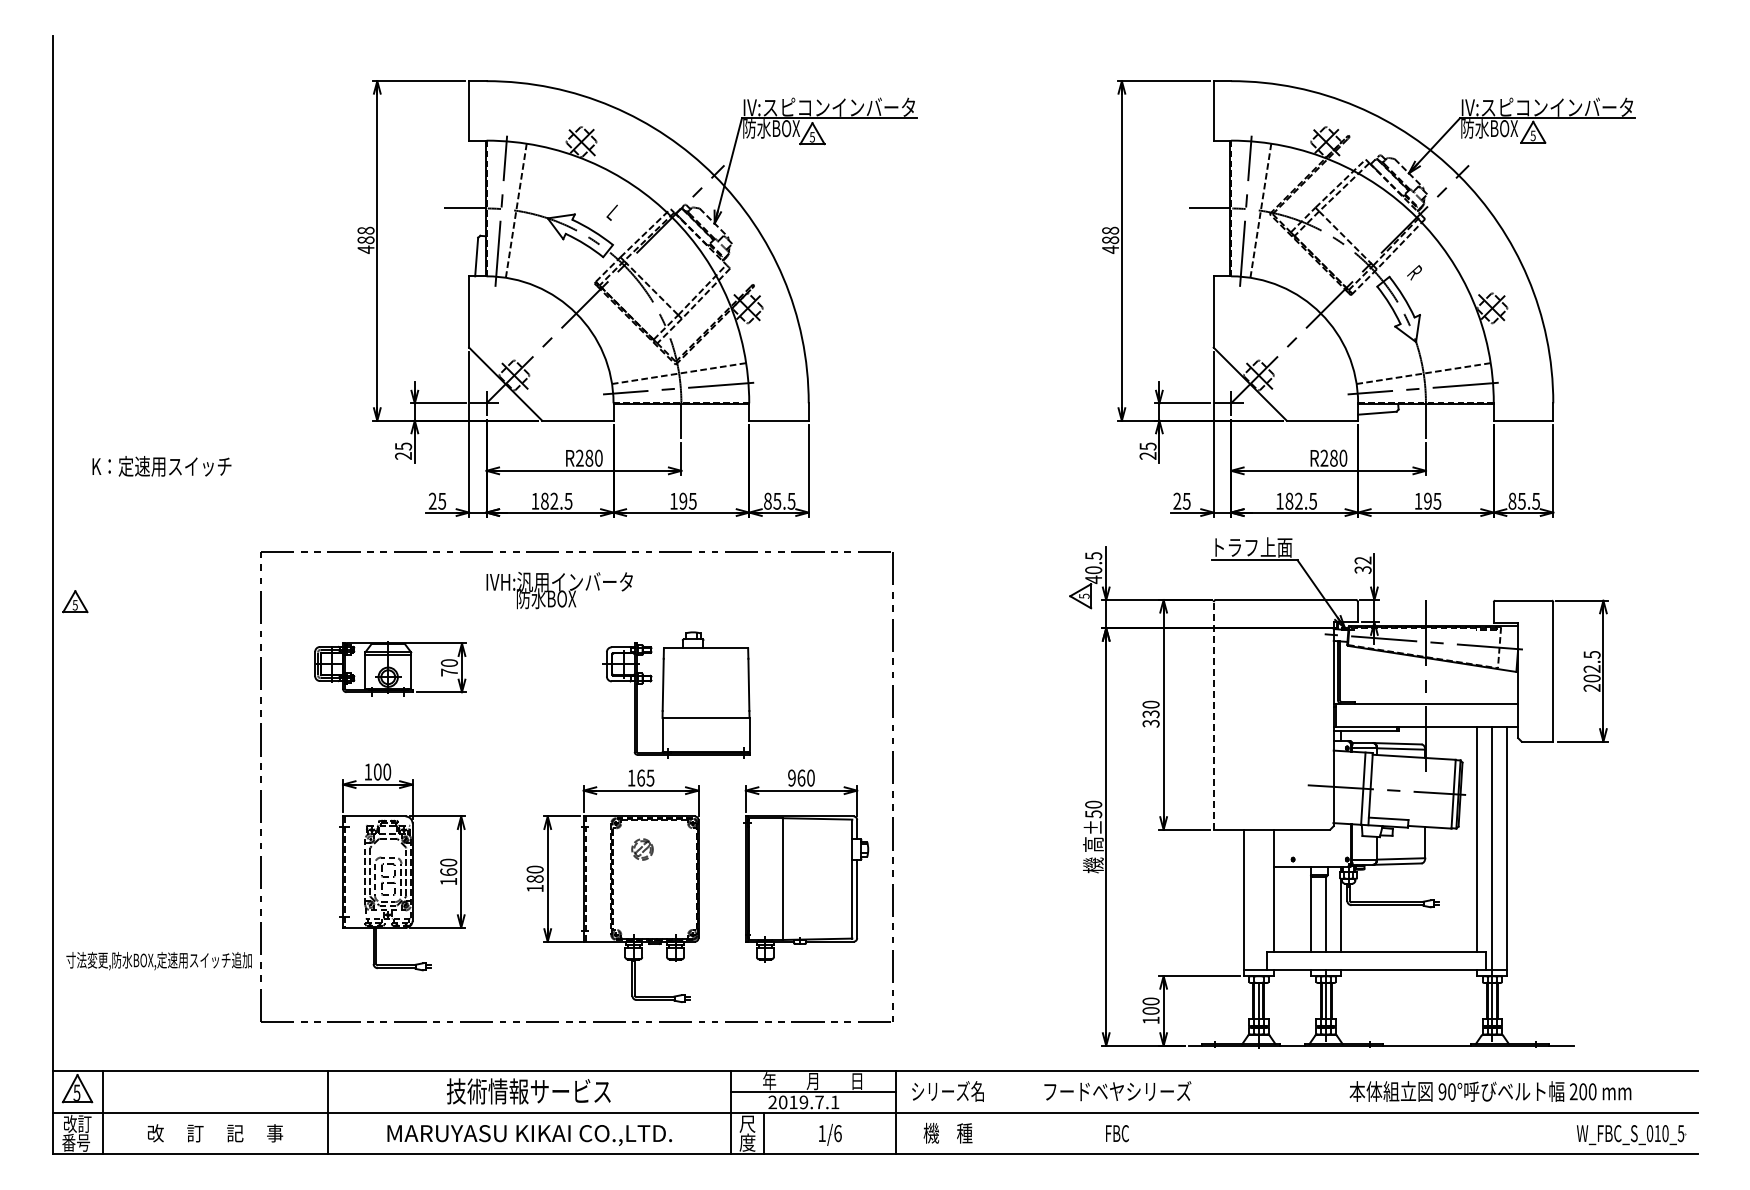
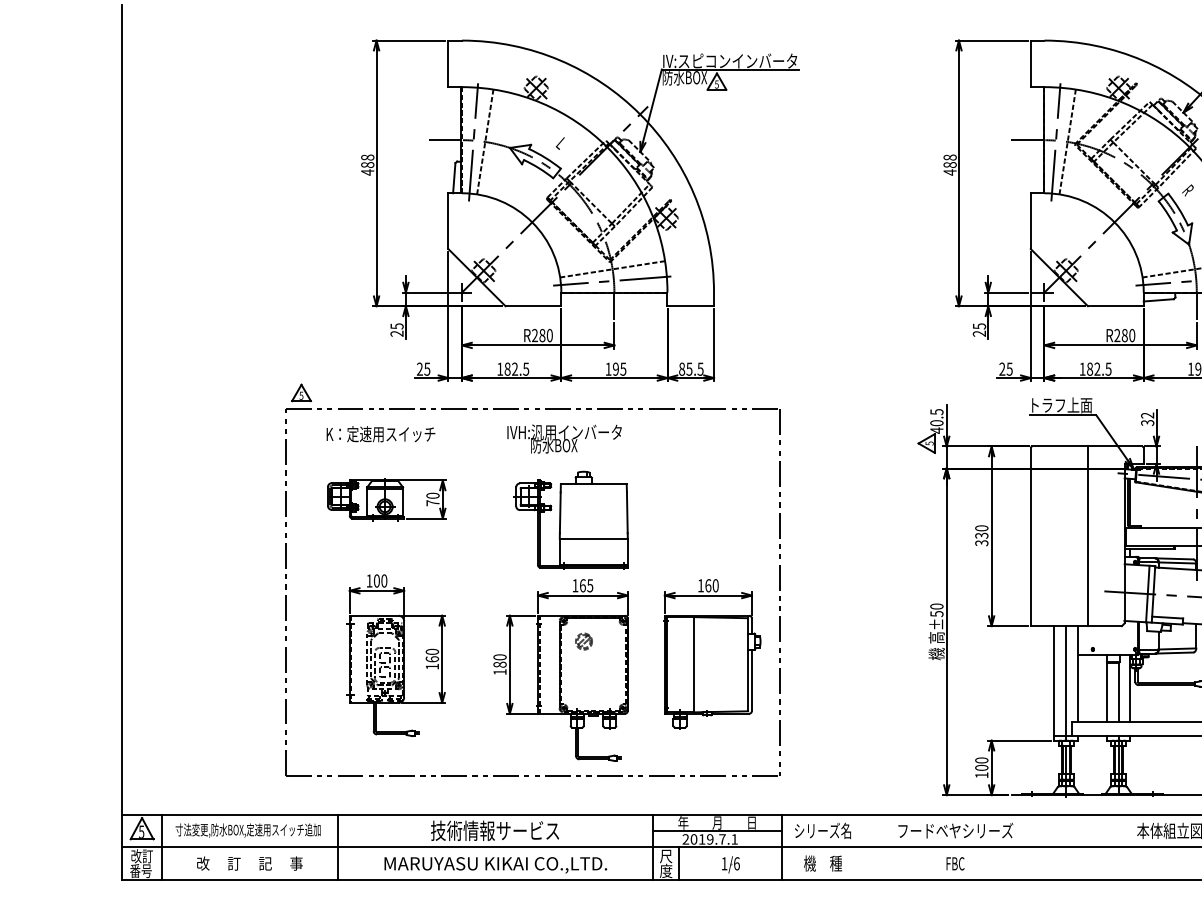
text: (161, 466) -> (380, 434), moved
text: (559, 590) -> (564, 439), moved
part: (75, 601) -> (301, 392), moved
part: (676, 694) -> (570, 520), moved
line: (1286, 714) -> (1087, 536), added
line: (1213, 715) -> (1030, 536), dashed -> solid
text: (791, 777) -> (700, 585), 960 -> 160
line: (1258, 902) -> (1065, 683), added
text: (158, 961) -> (247, 830), moved

